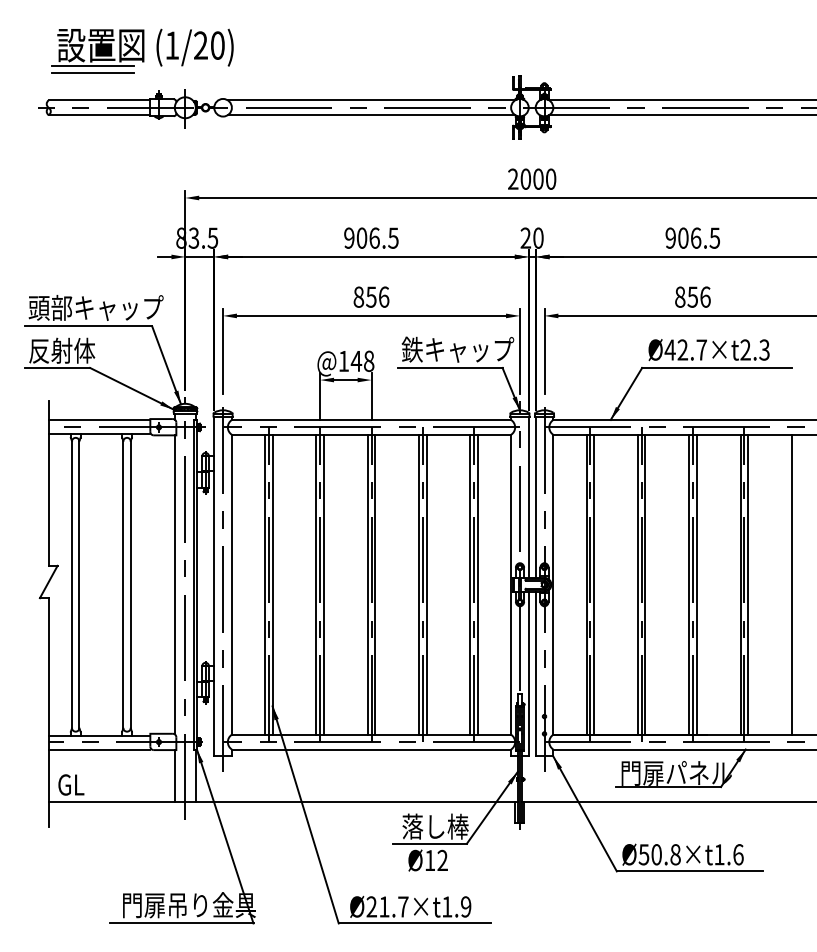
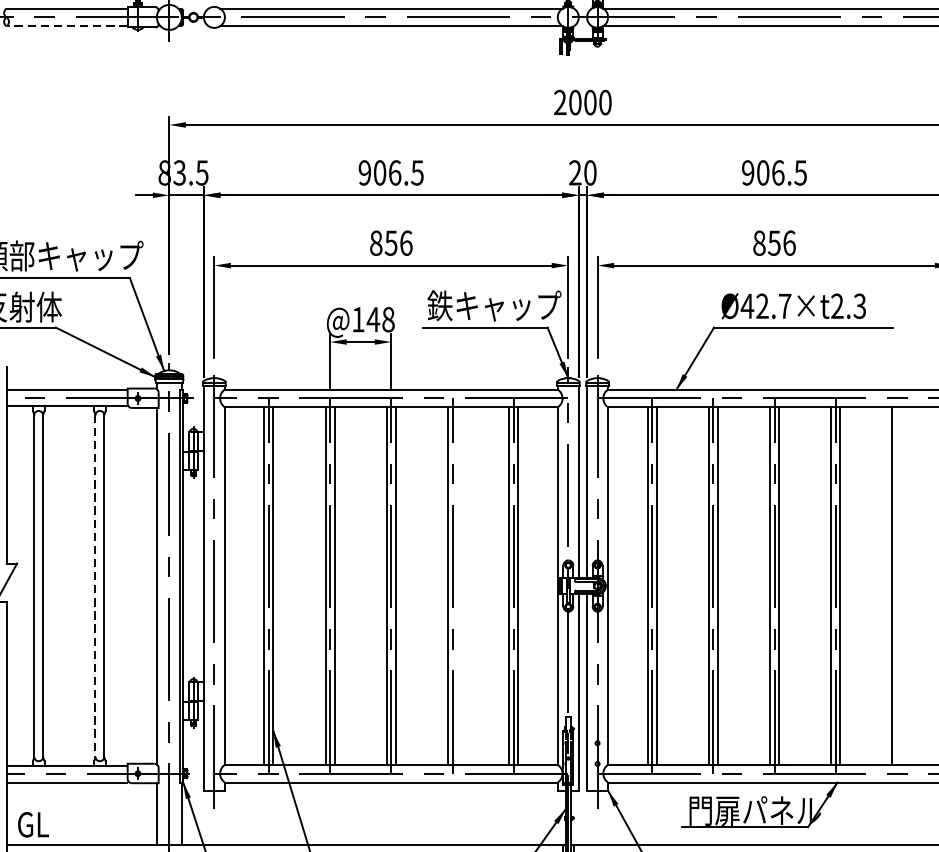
line: (99, 115) -> (67, 26), solid -> dashed
line: (123, 584) -> (95, 585), solid -> dashed
line: (426, 584) -> (456, 585), removed

